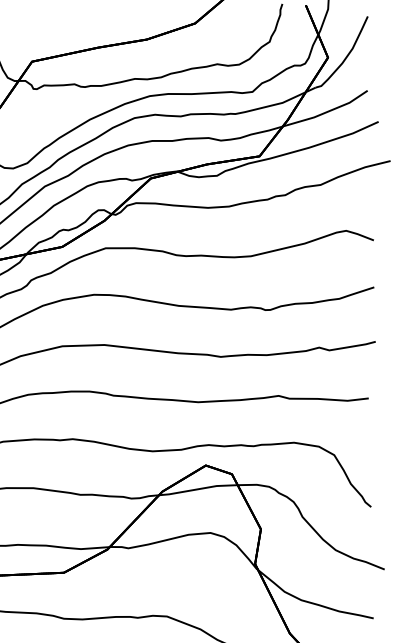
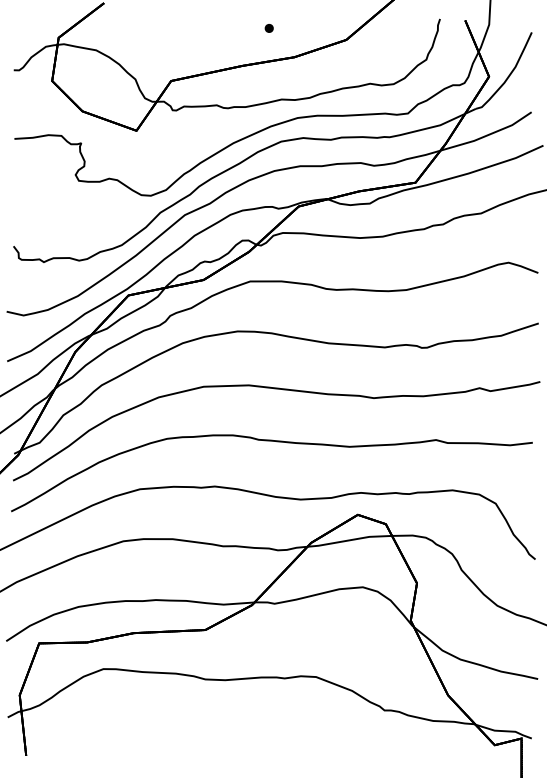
part: (122, 12) -> (268, 28), added

